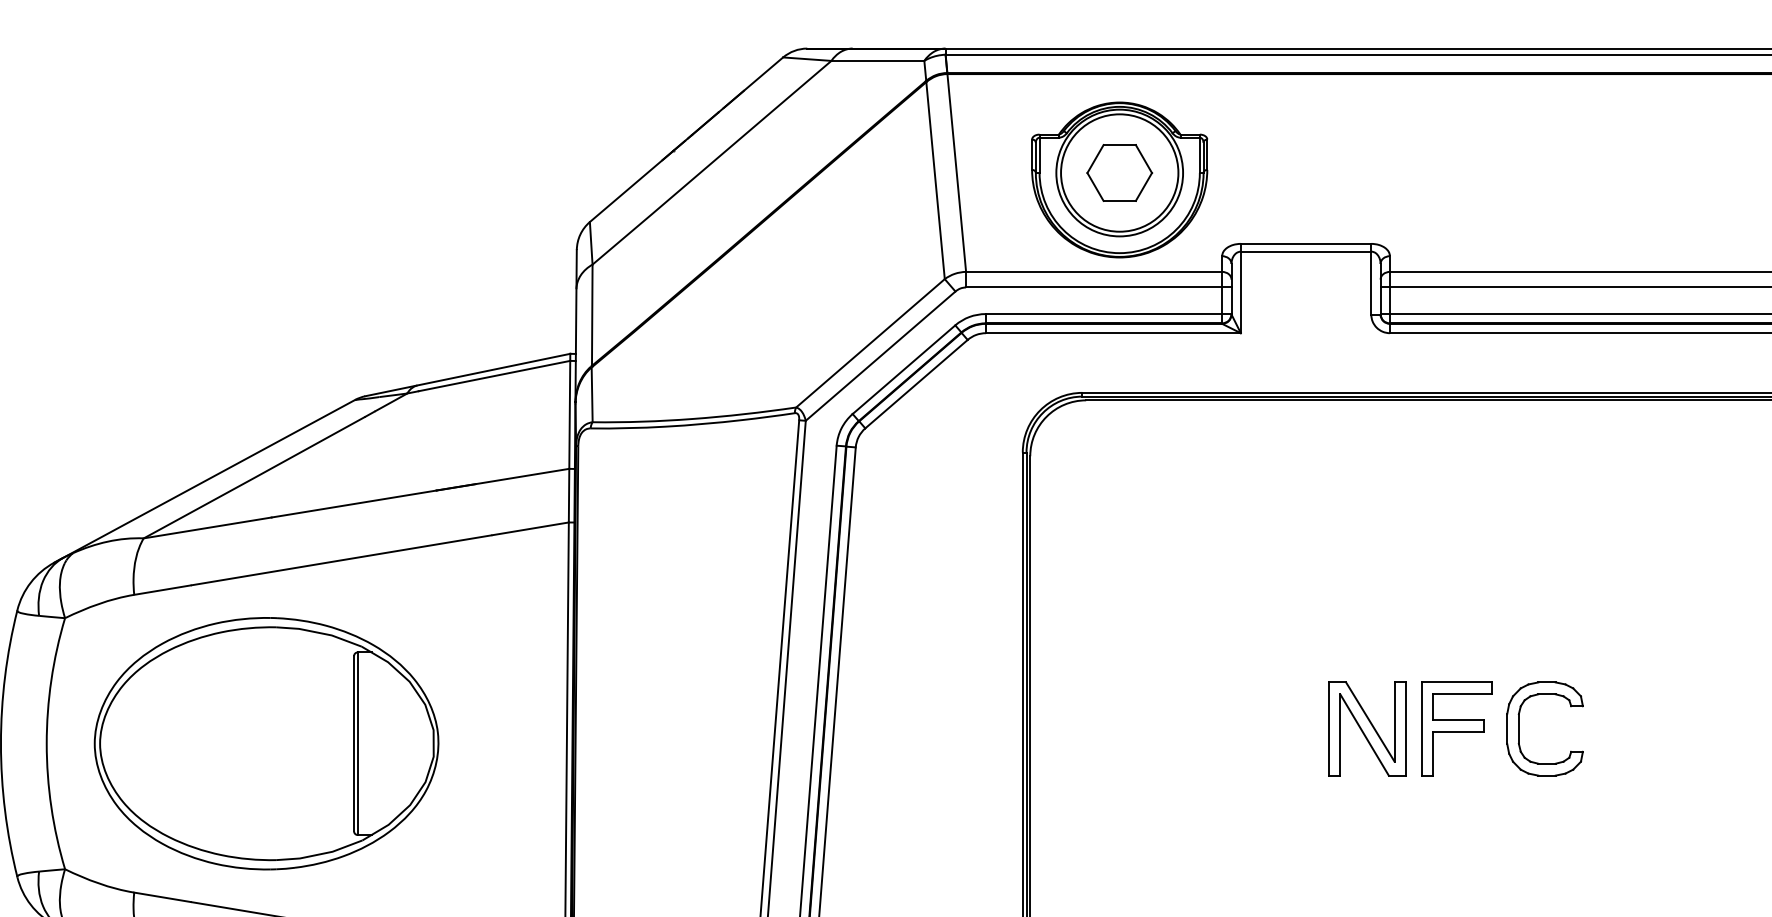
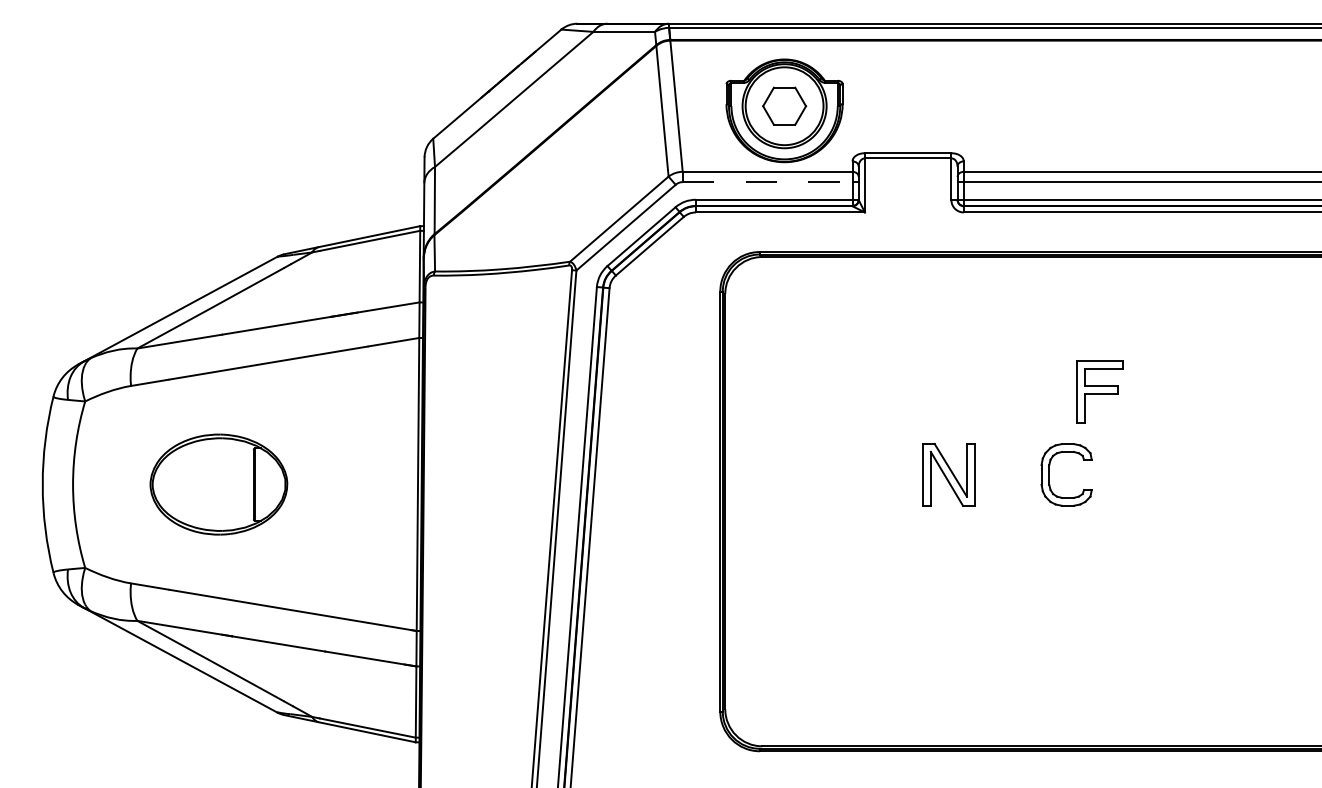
line: (1093, 288) -> (767, 182), solid -> dashed
part: (1455, 728) -> (1099, 391), moved
part: (266, 743) -> (218, 484), size x0.6

